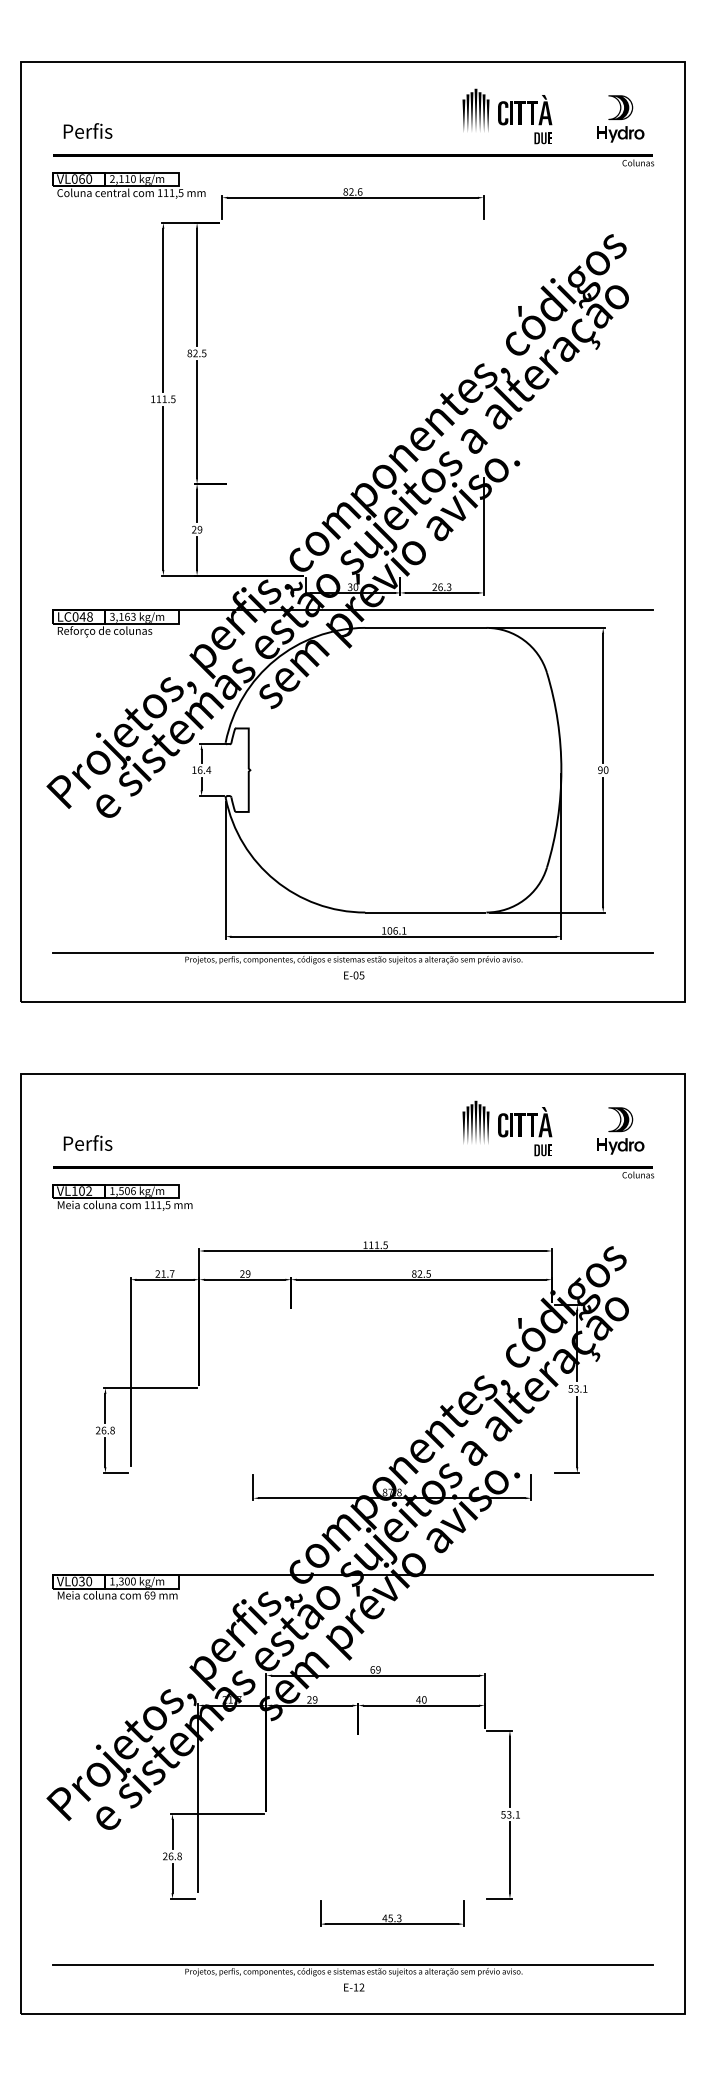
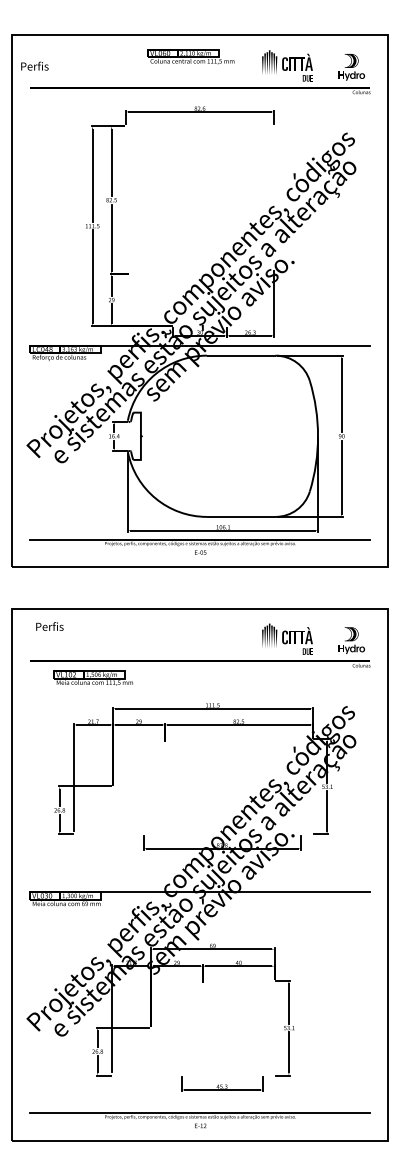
text: (87, 129) -> (34, 65), moved
part: (127, 184) -> (190, 56), moved
text: (87, 1143) -> (49, 626), moved
part: (120, 1195) -> (92, 677), moved

